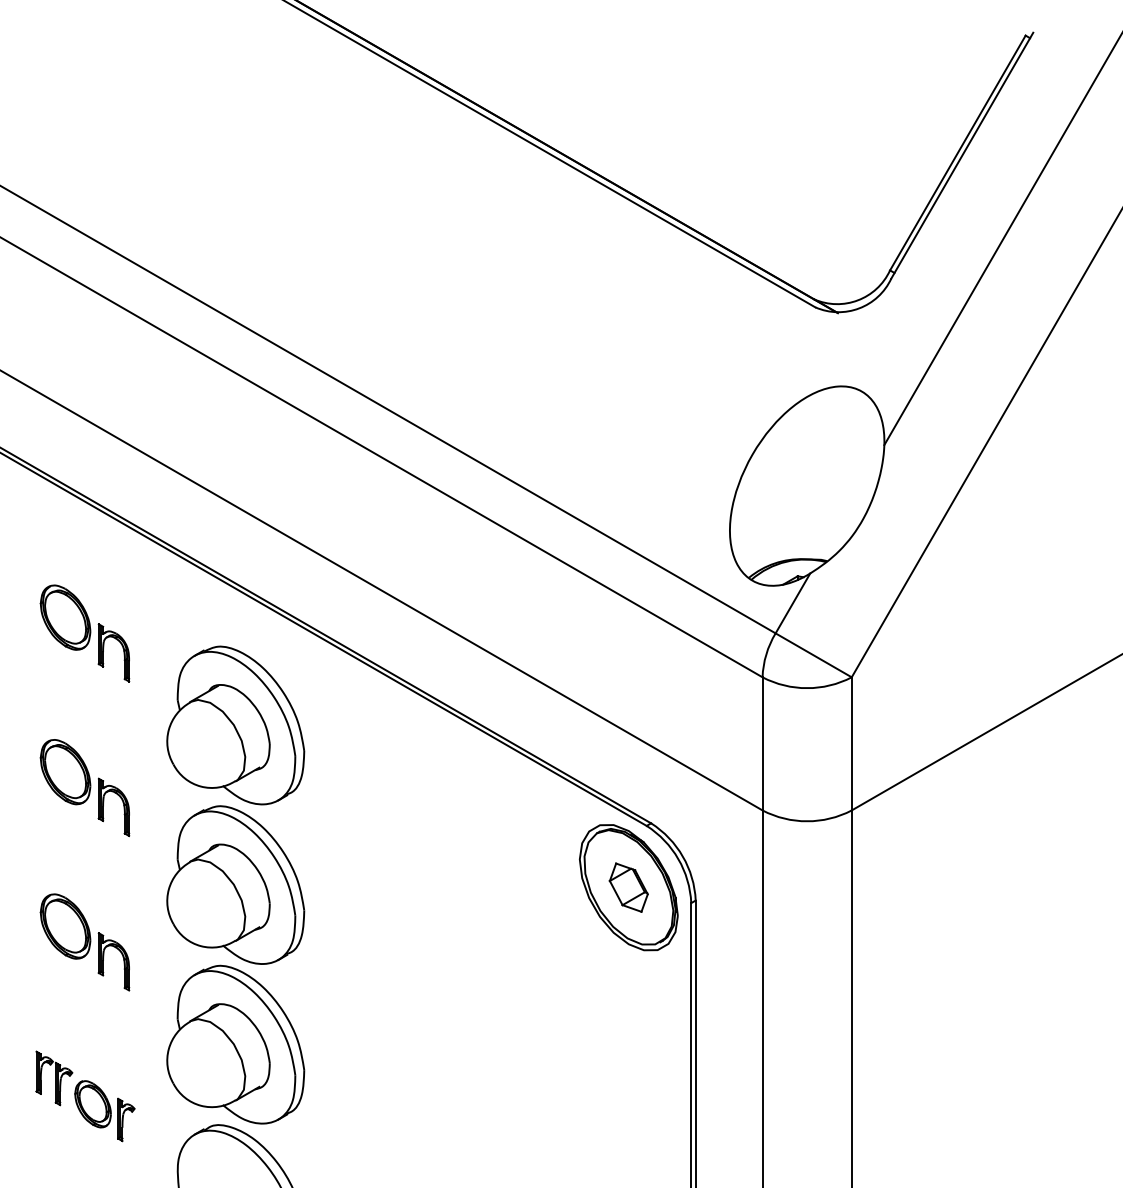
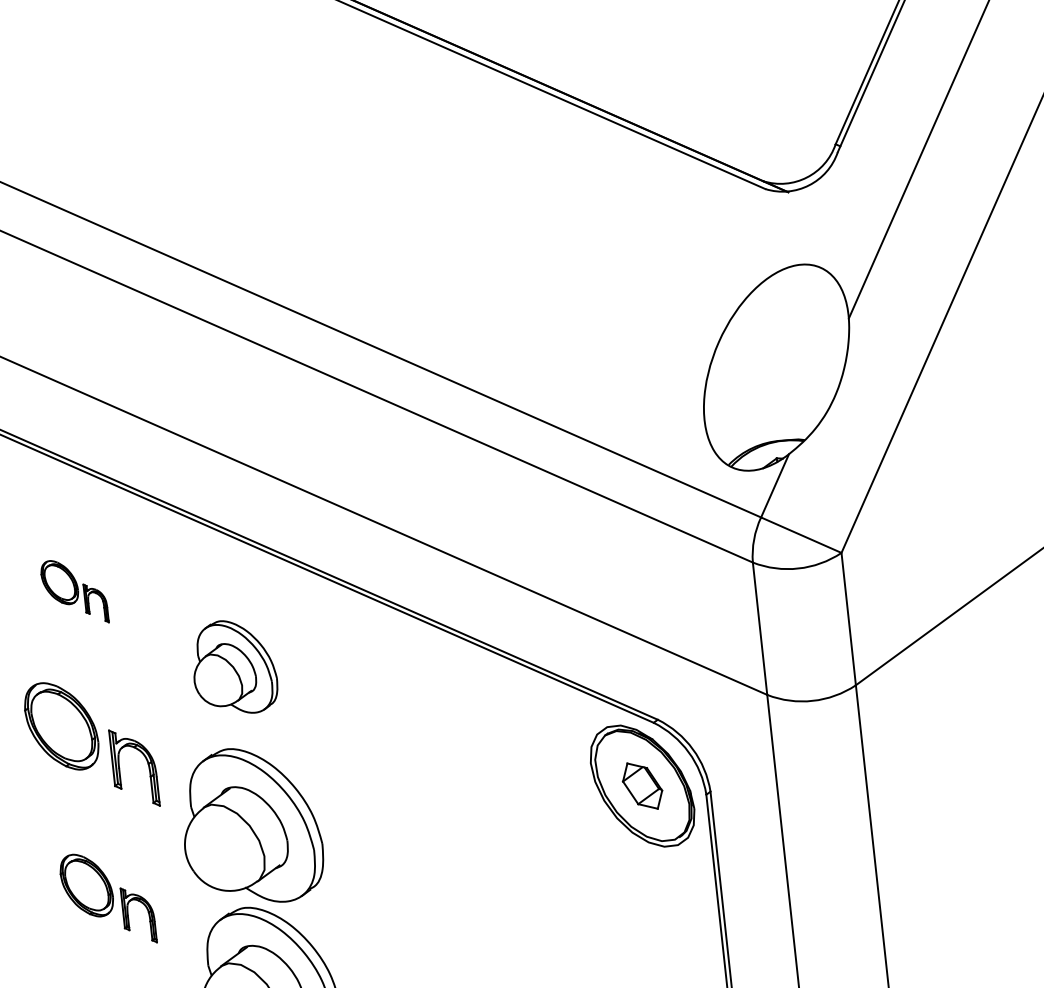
part: (84, 633) -> (74, 592), size x0.7
part: (235, 725) -> (234, 667), size x0.6
part: (84, 788) -> (90, 746), size x1.4

